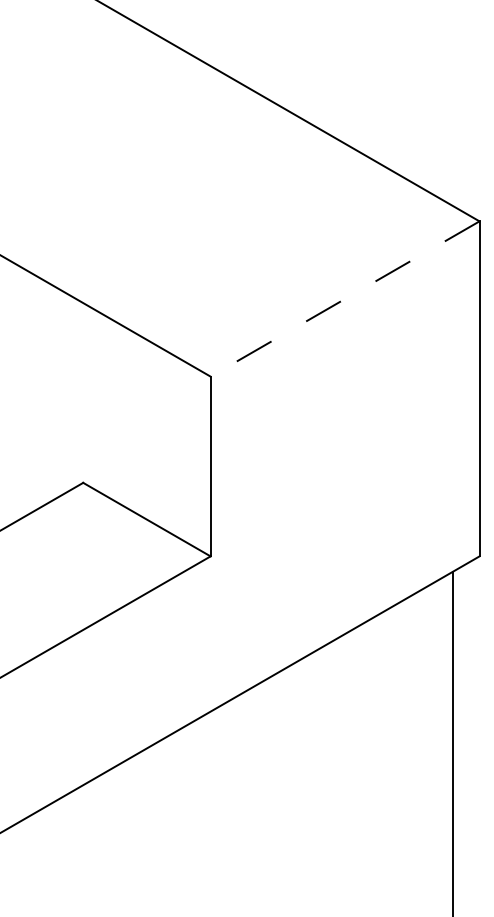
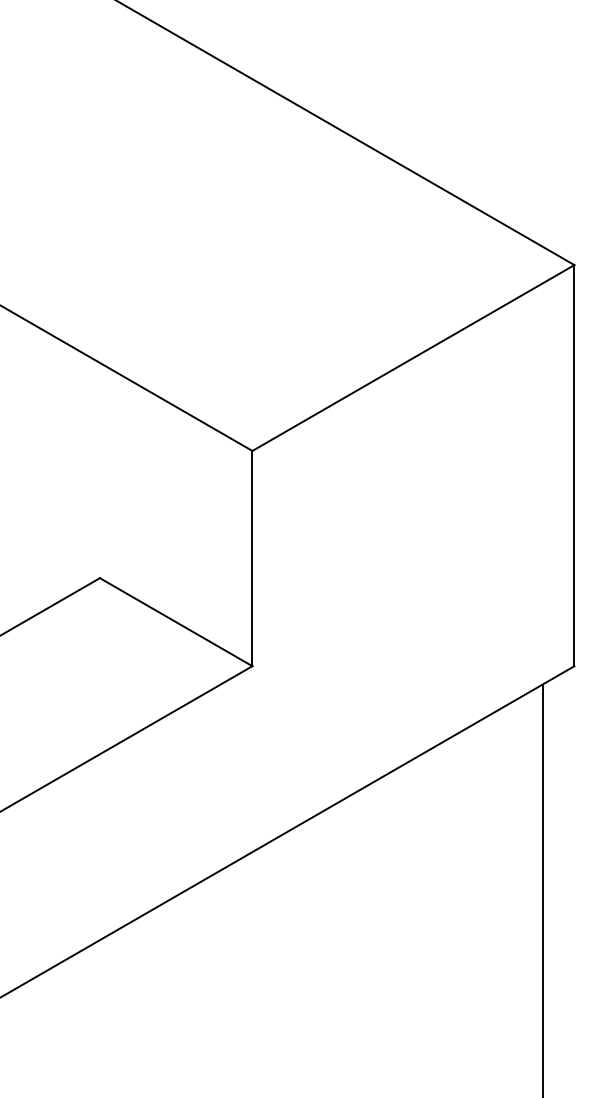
line: (345, 299) -> (413, 358), dashed -> solid

